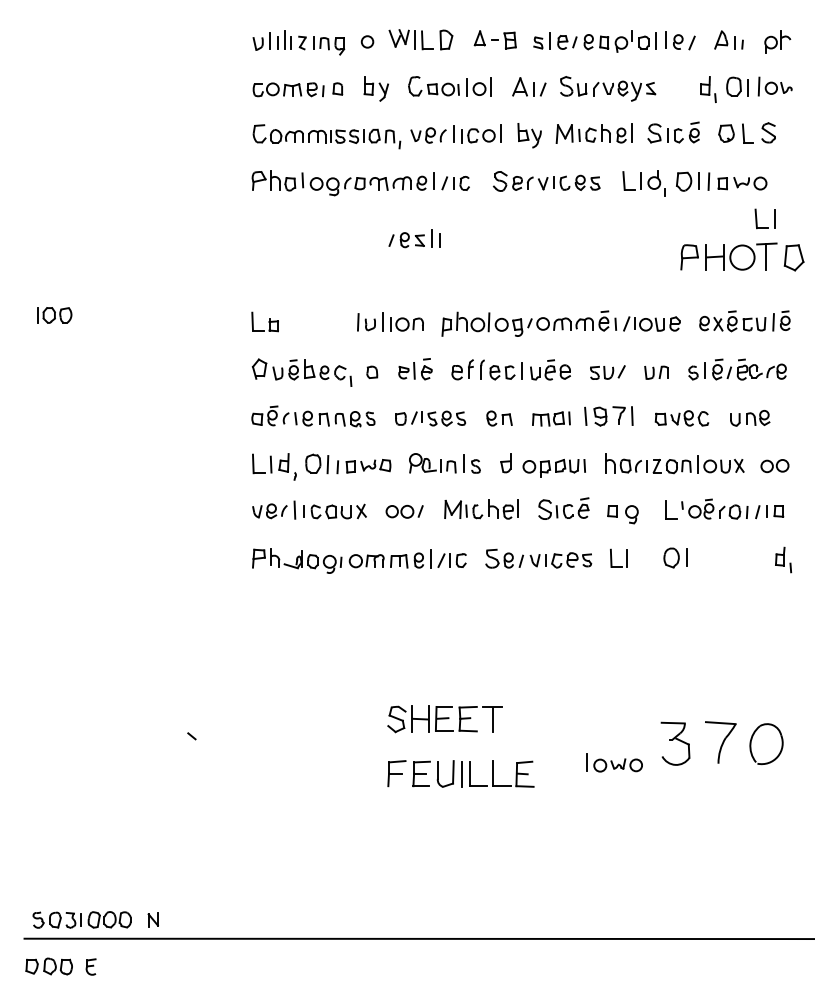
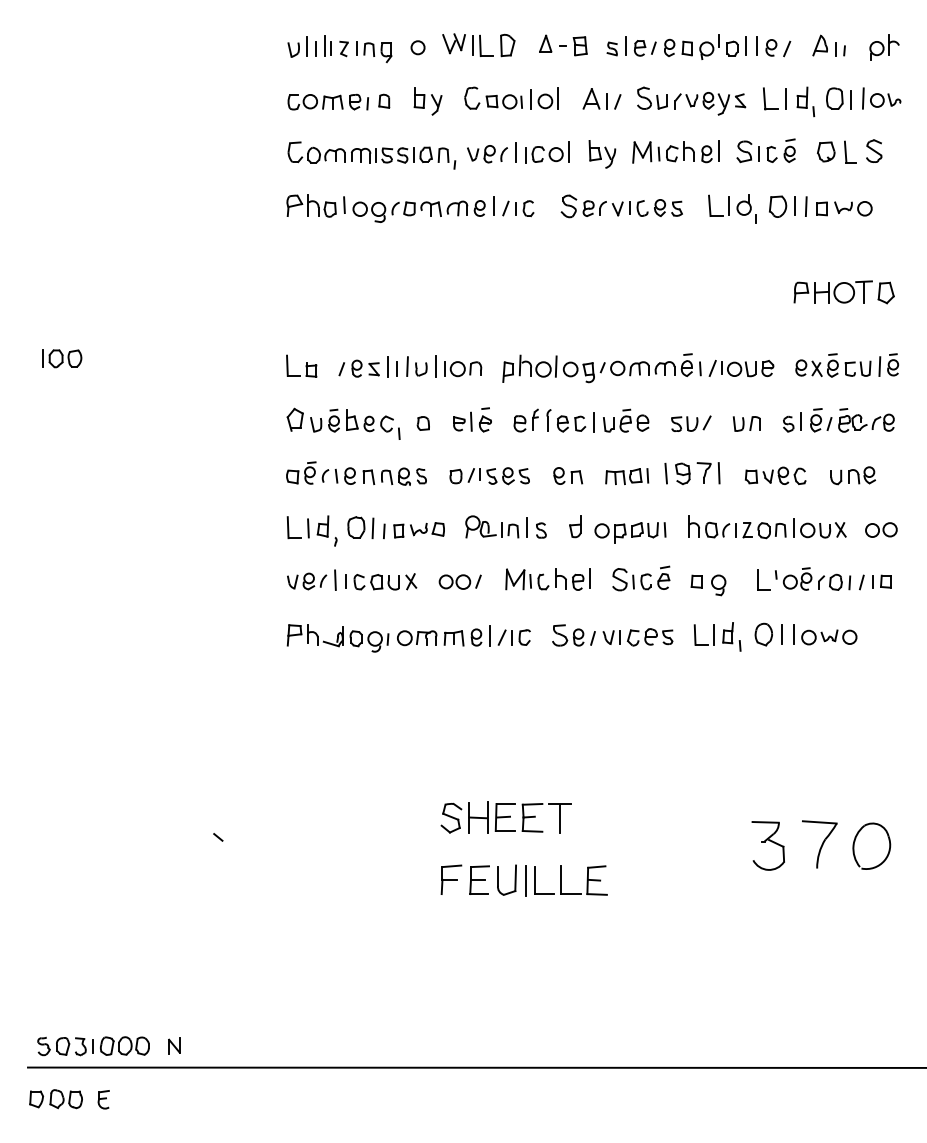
part: (757, 218) -> (765, 98), moved
part: (414, 238) -> (367, 366), moved
part: (741, 256) -> (843, 291), size x0.71
part: (783, 559) -> (731, 636), moved
part: (614, 762) -> (825, 634), moved

